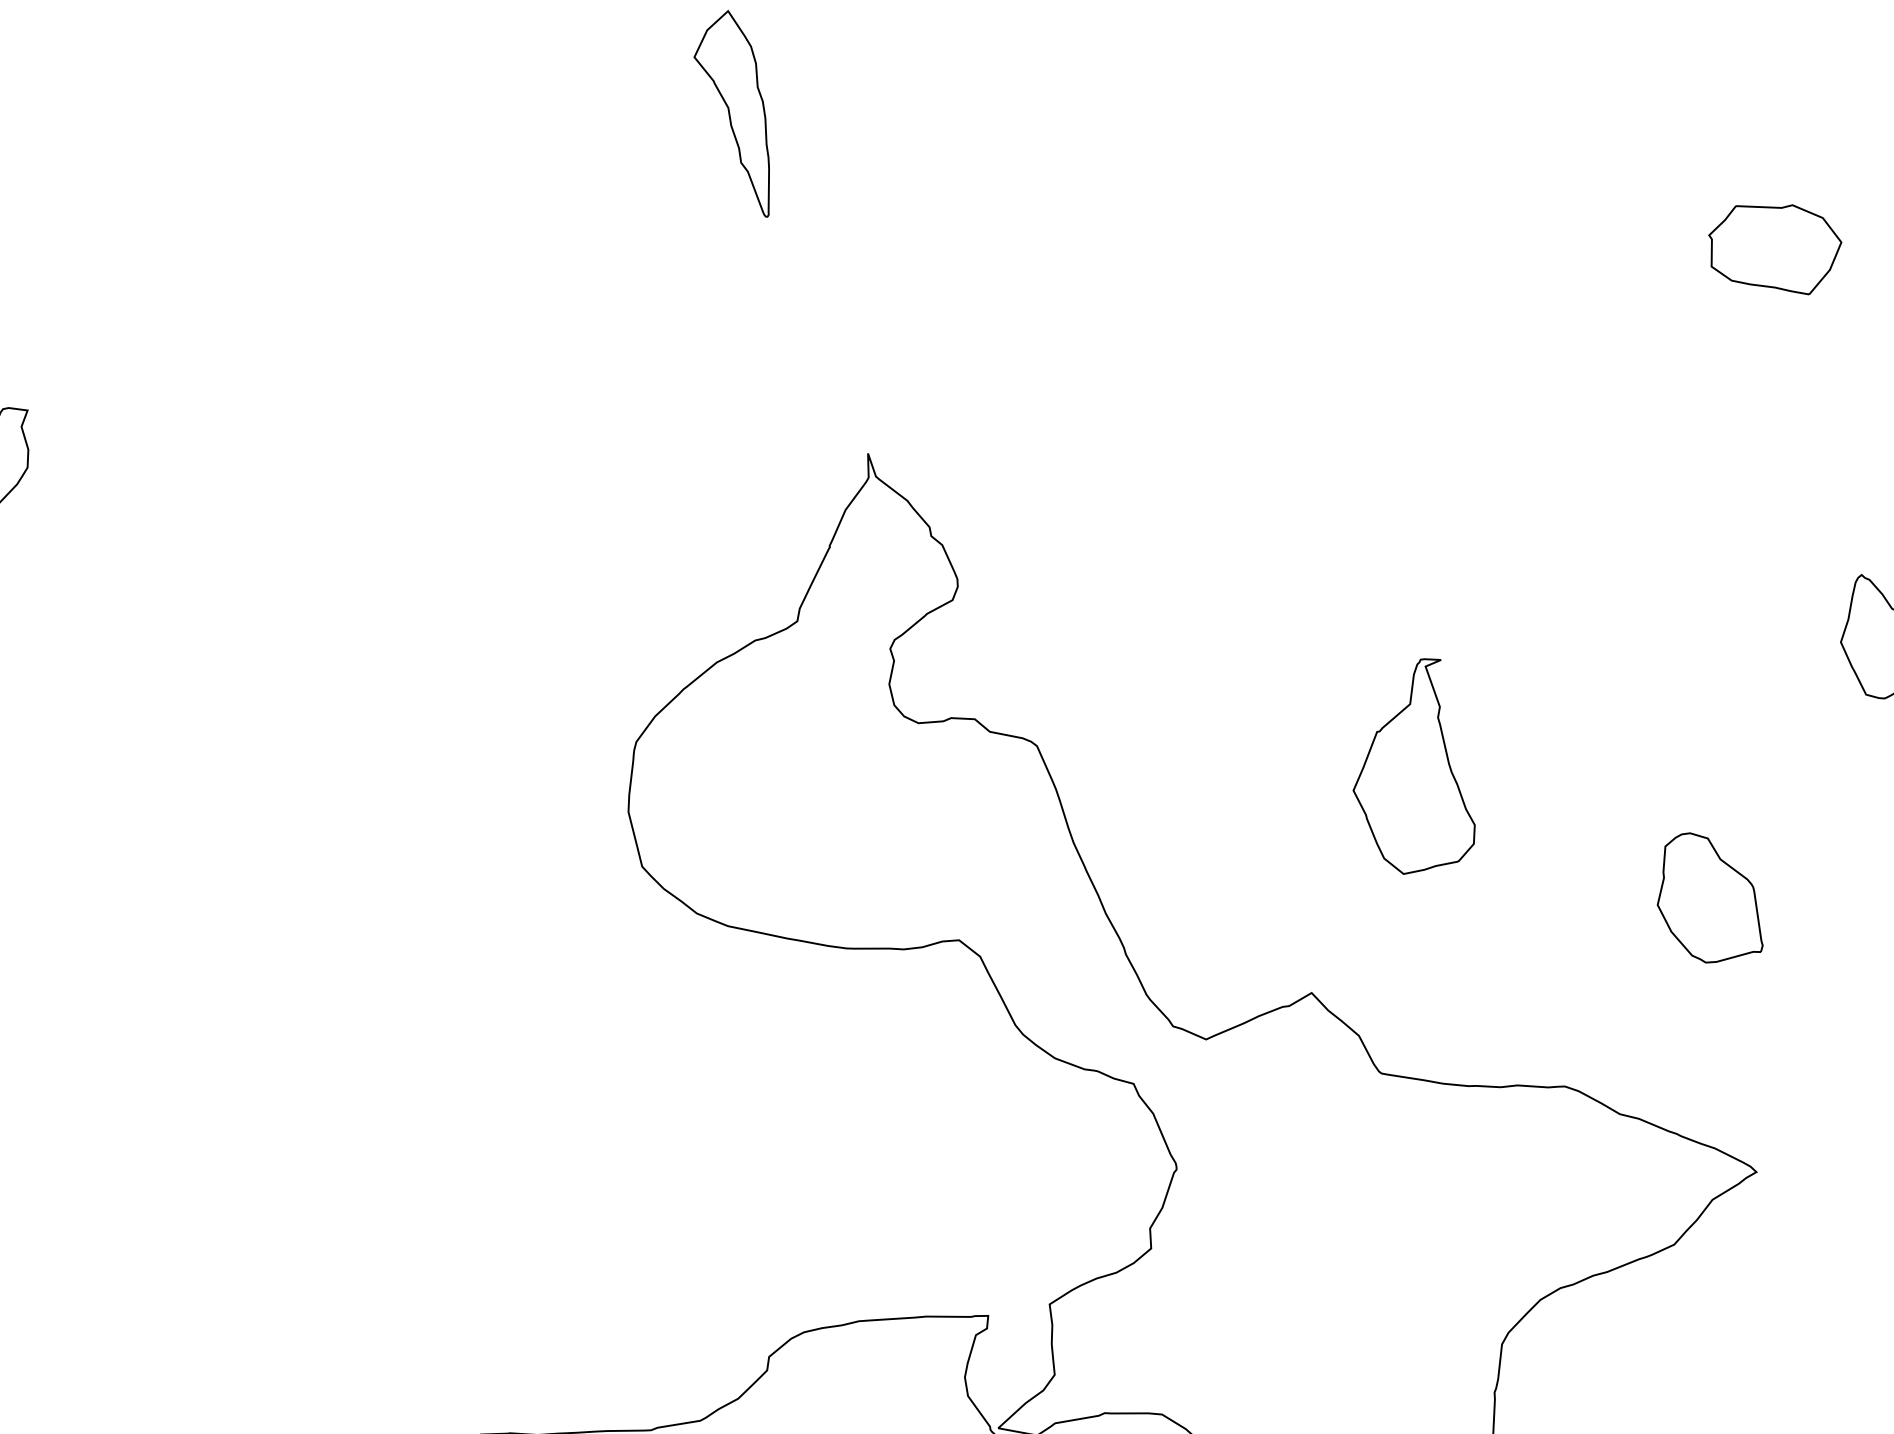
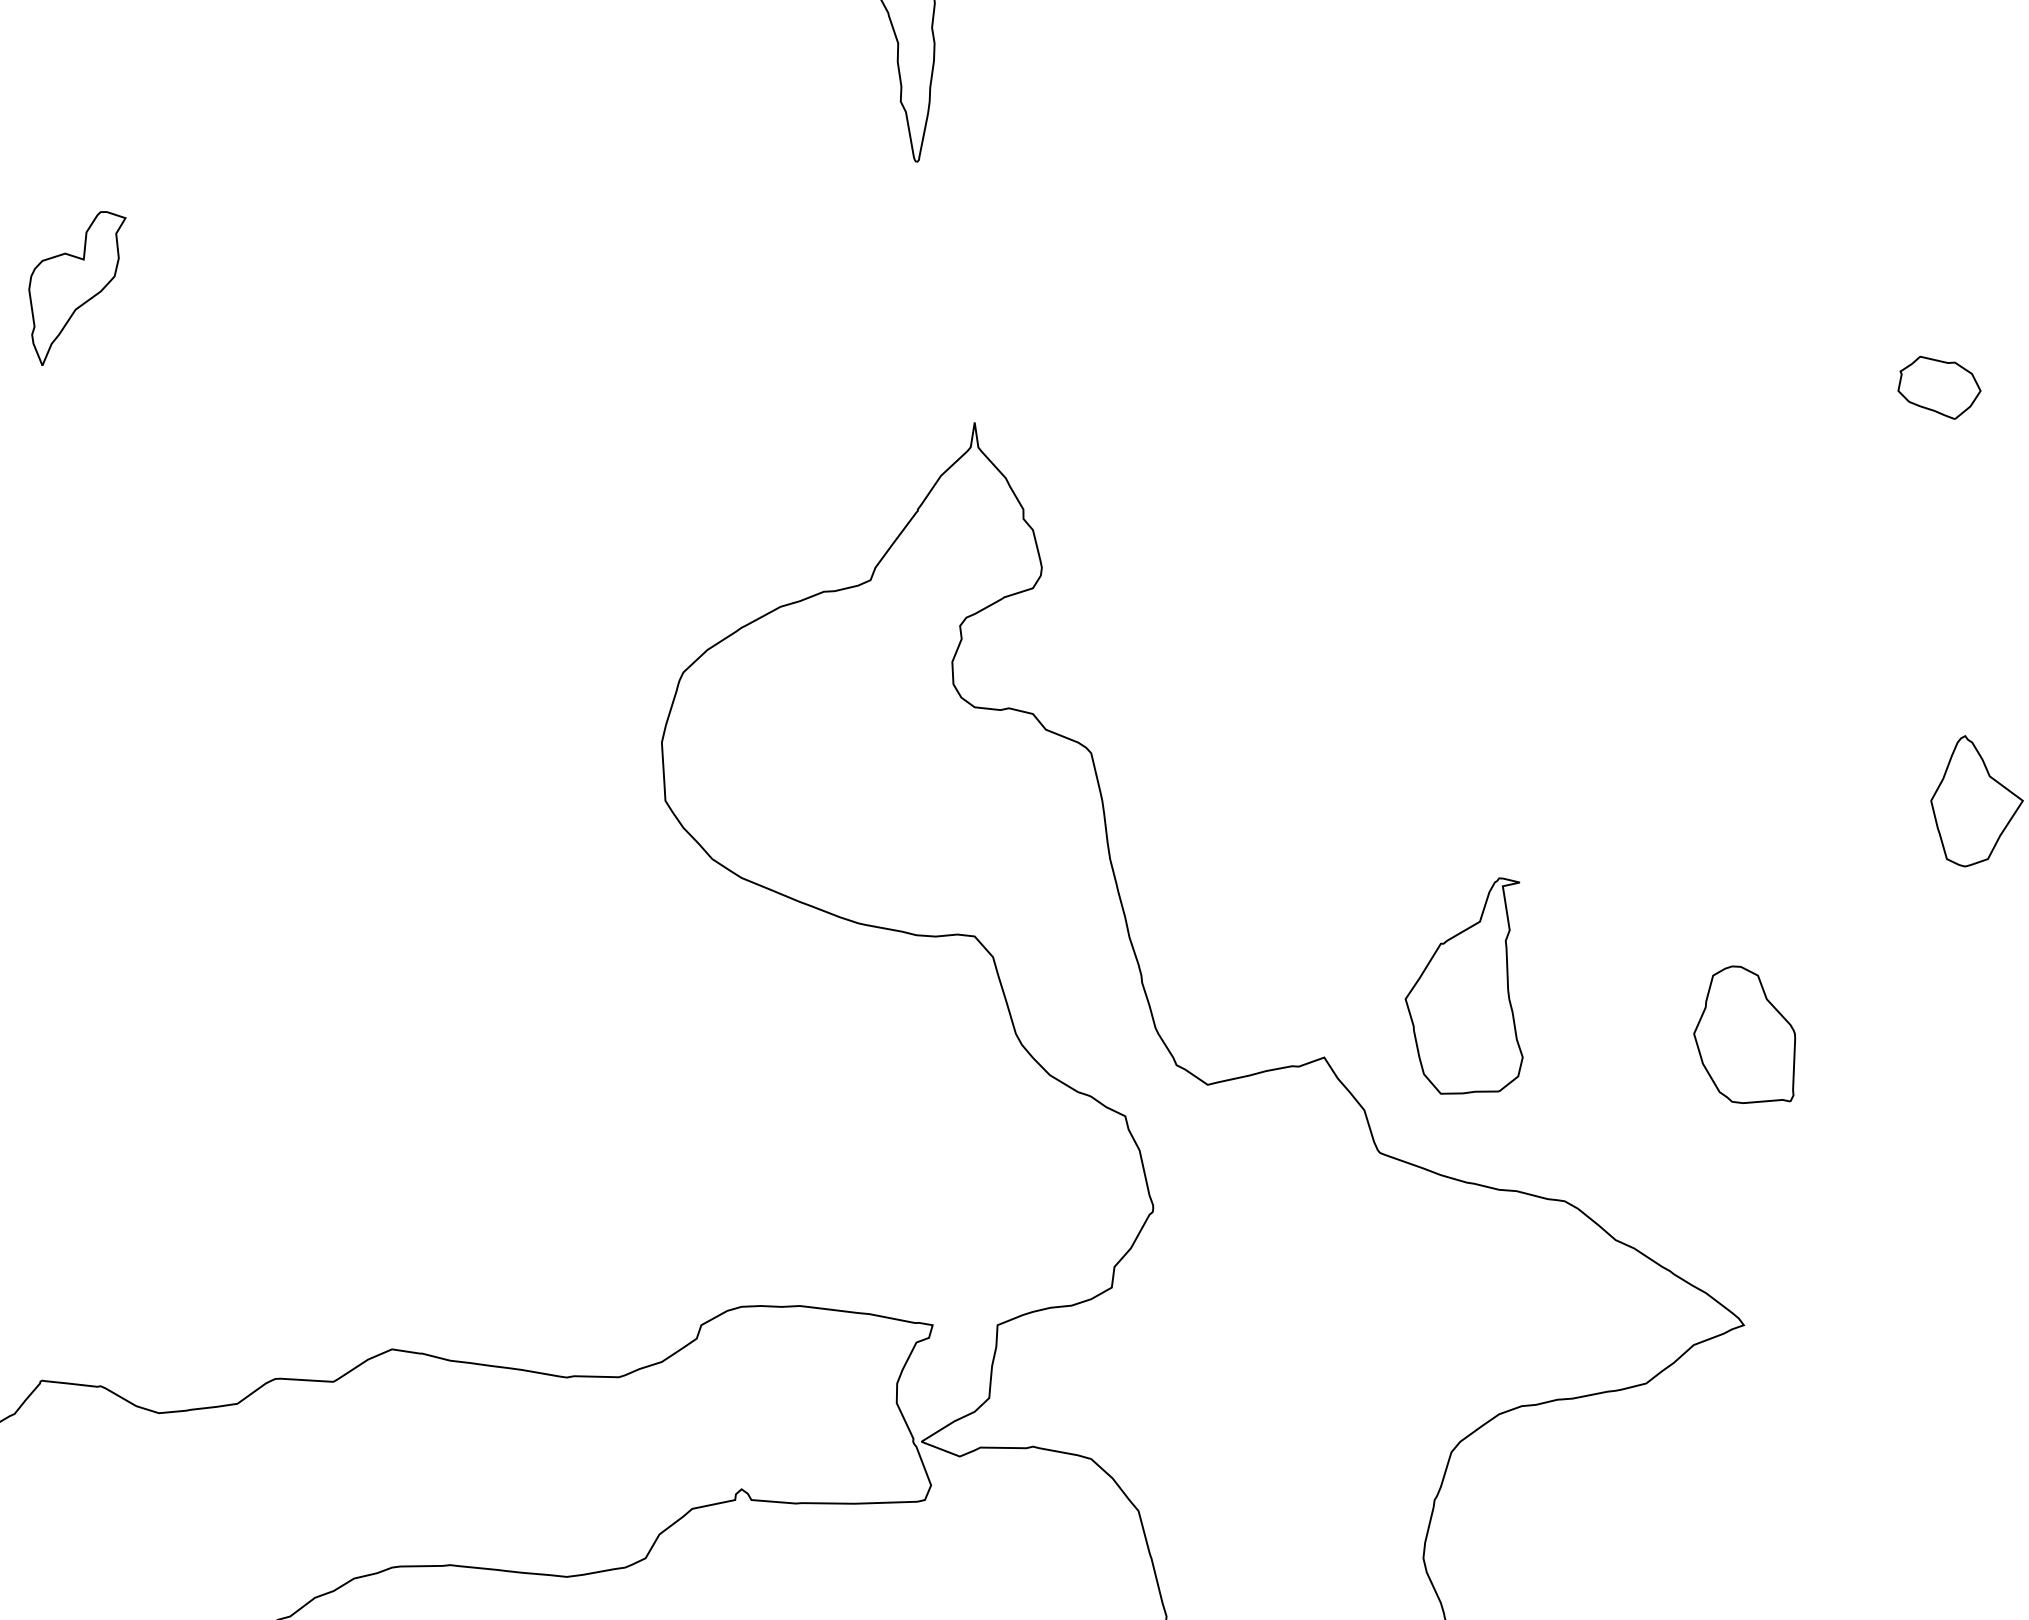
part: (1775, 249) -> (1939, 387), size x0.6
part: (1405, 767) -> (1463, 985), moved

